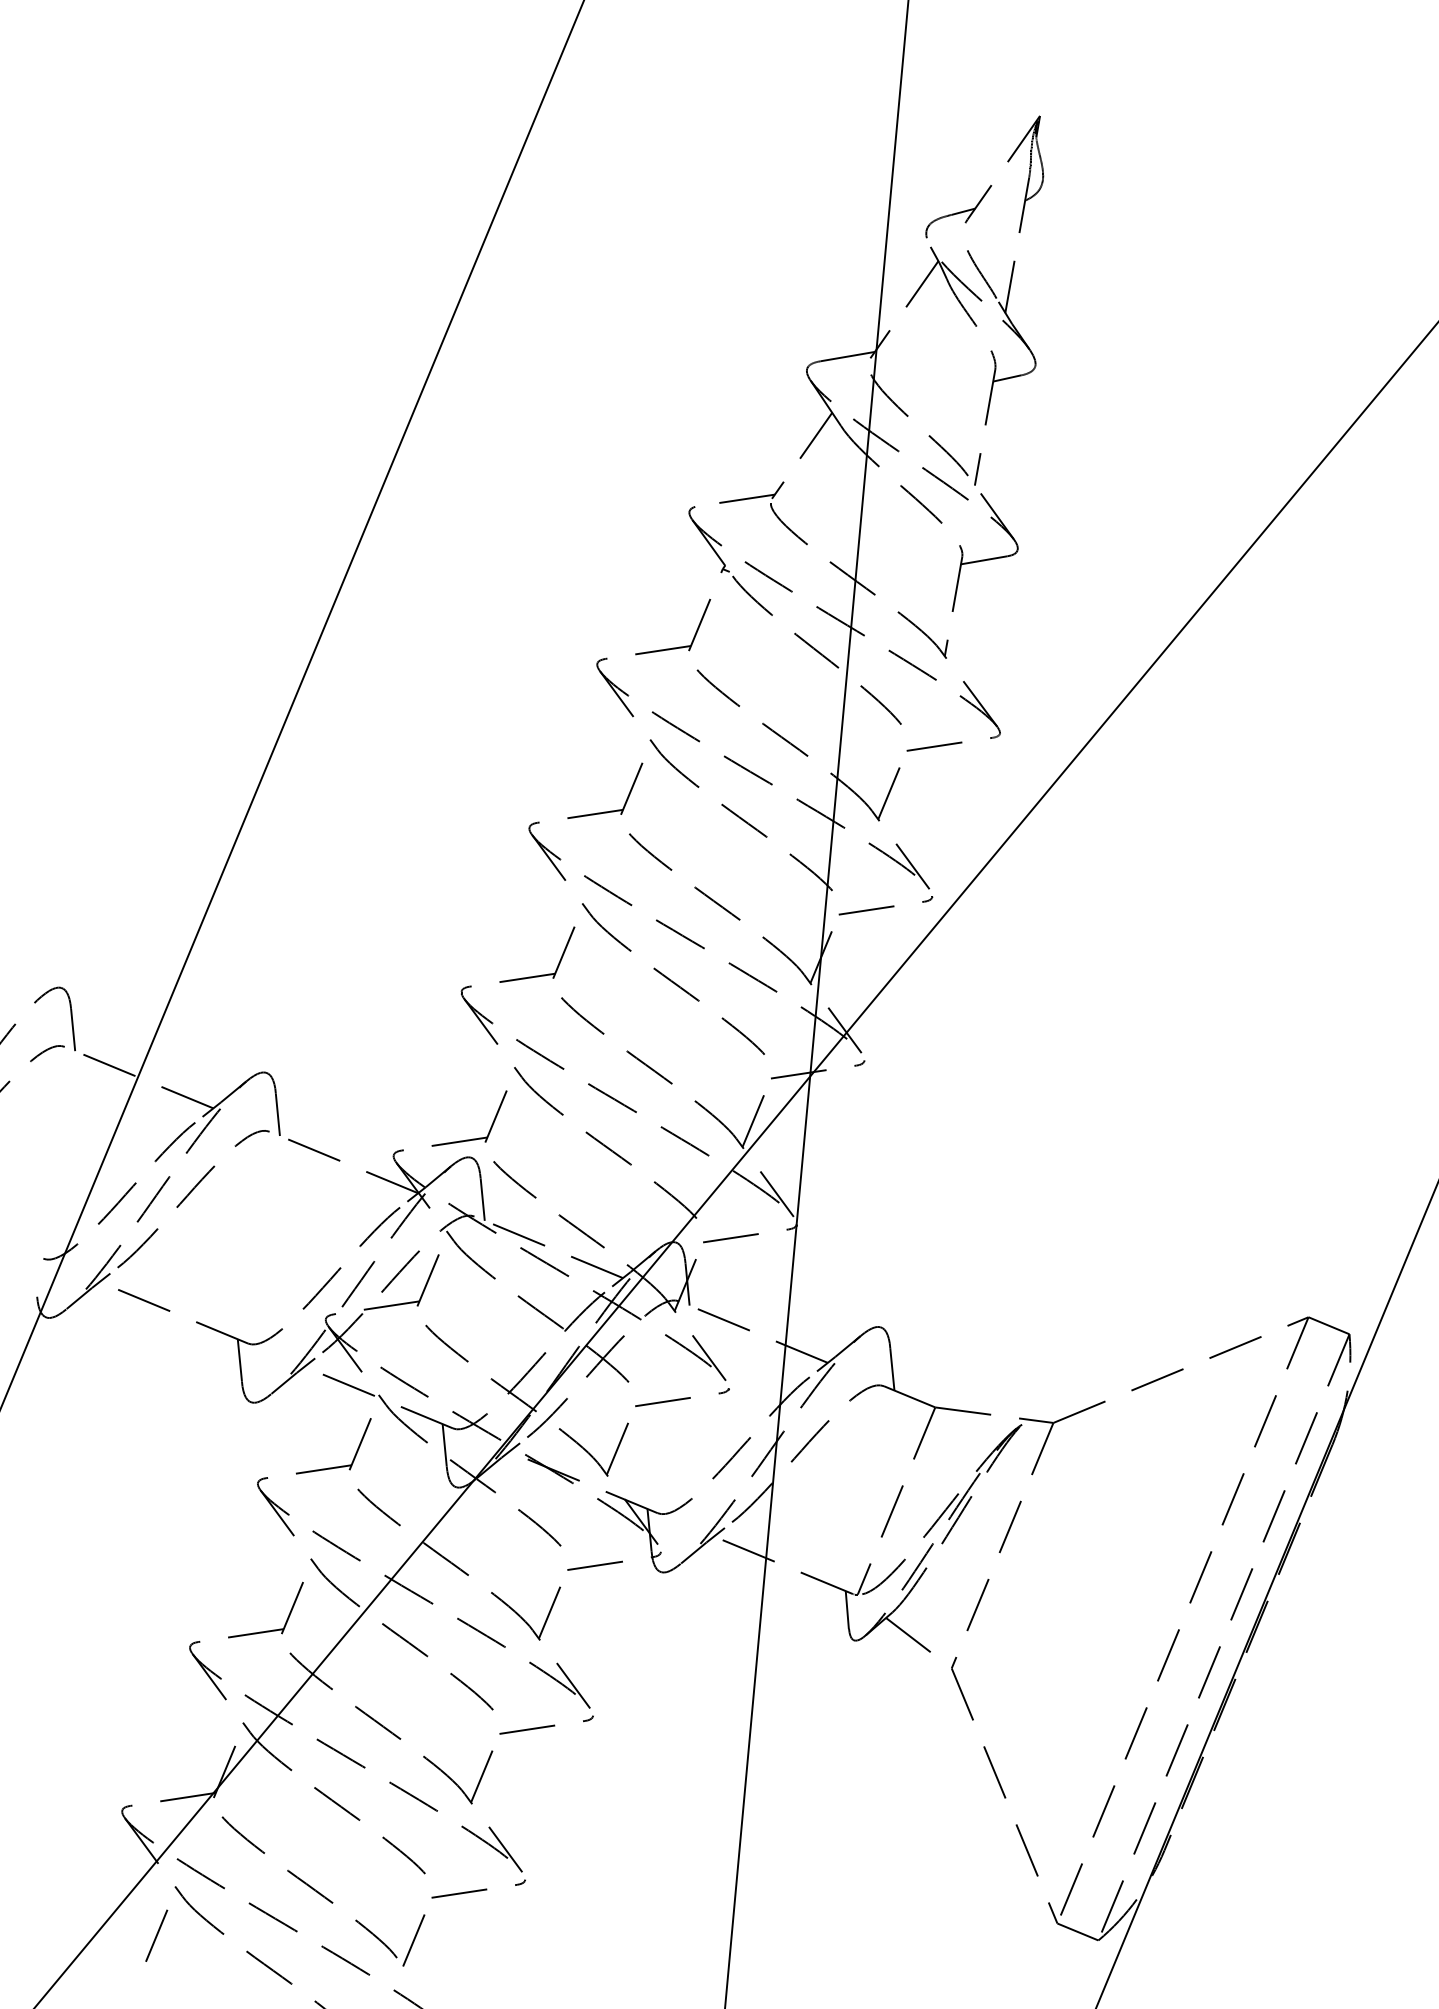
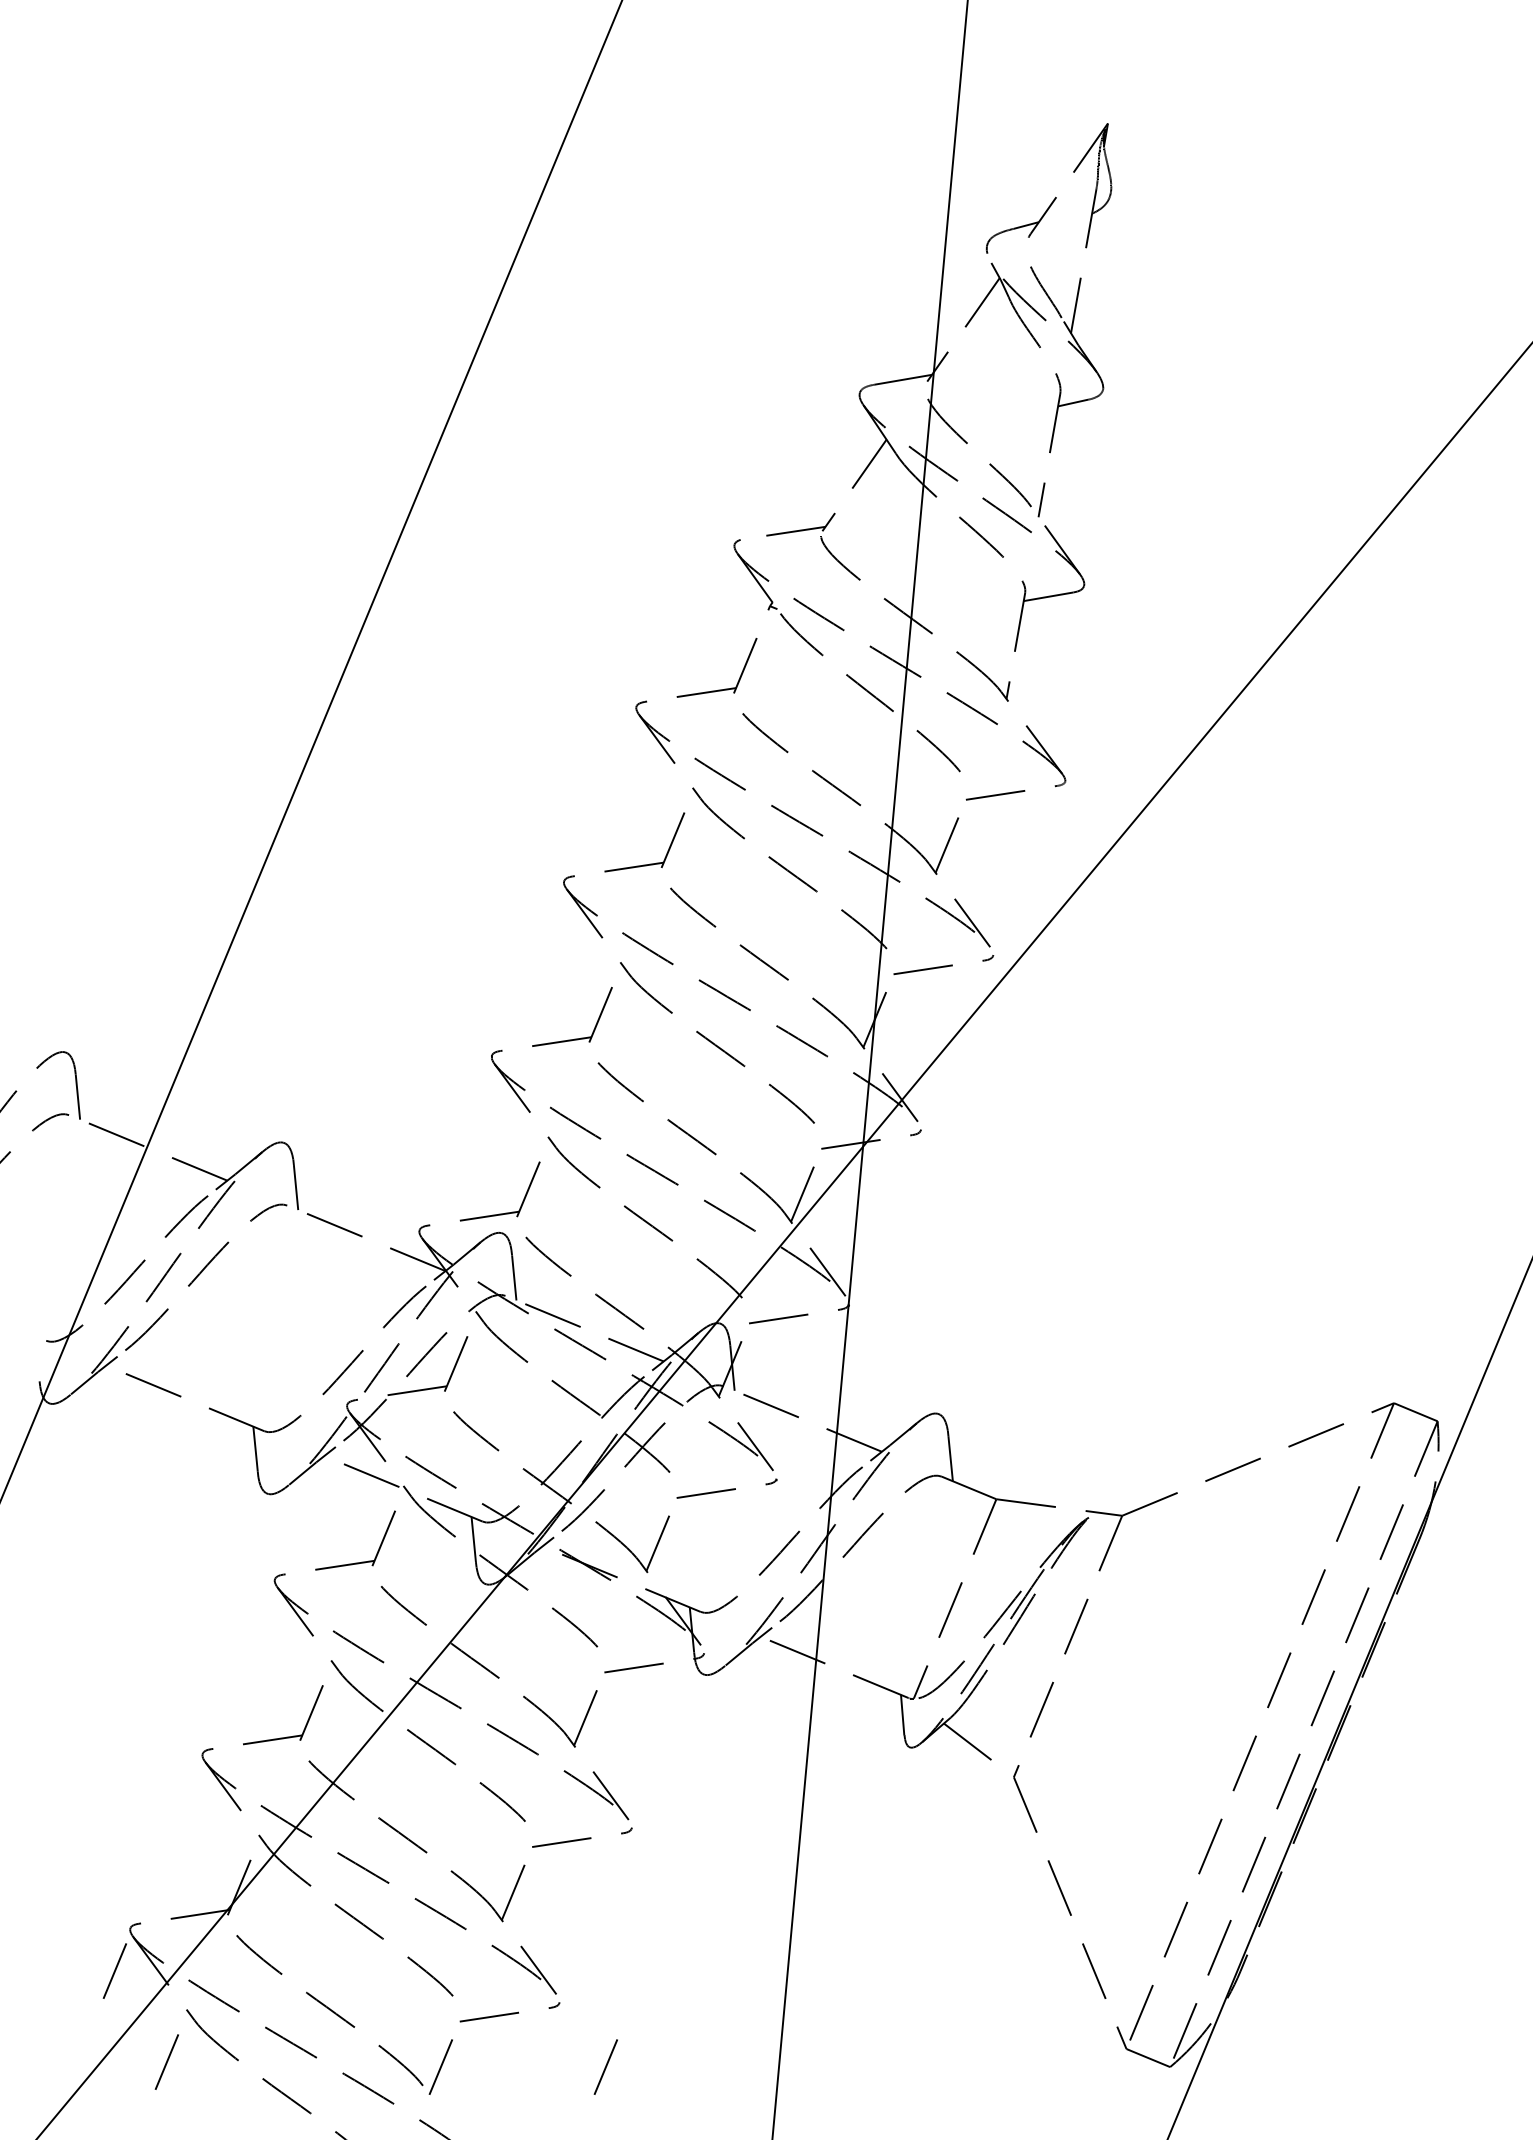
line: (107, 1849) -> (114, 1970), added
line: (568, 1939) -> (605, 2066), added

